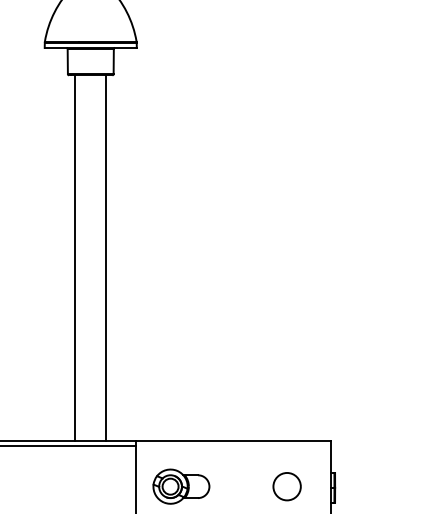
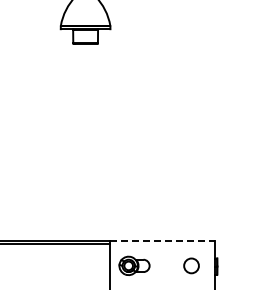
line: (75, 257) -> (77, 142), removed
line: (105, 257) -> (93, 142), removed
line: (235, 441) -> (163, 241), solid -> dashed

